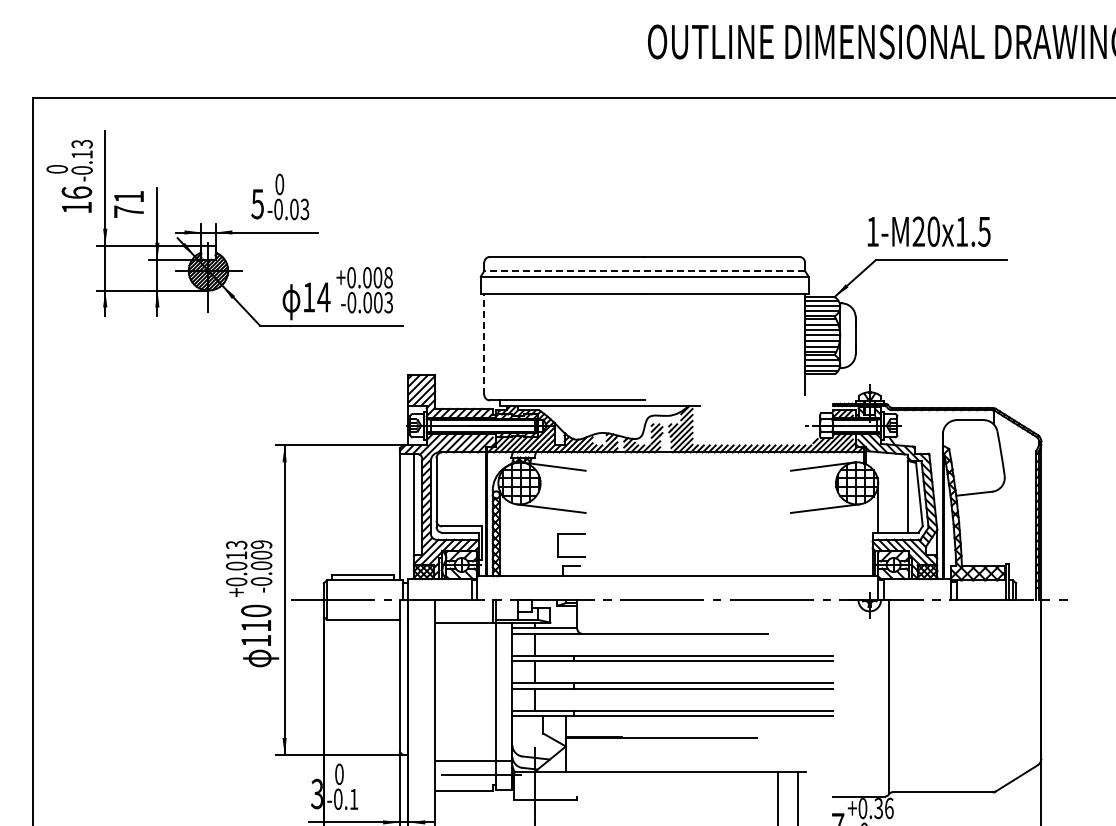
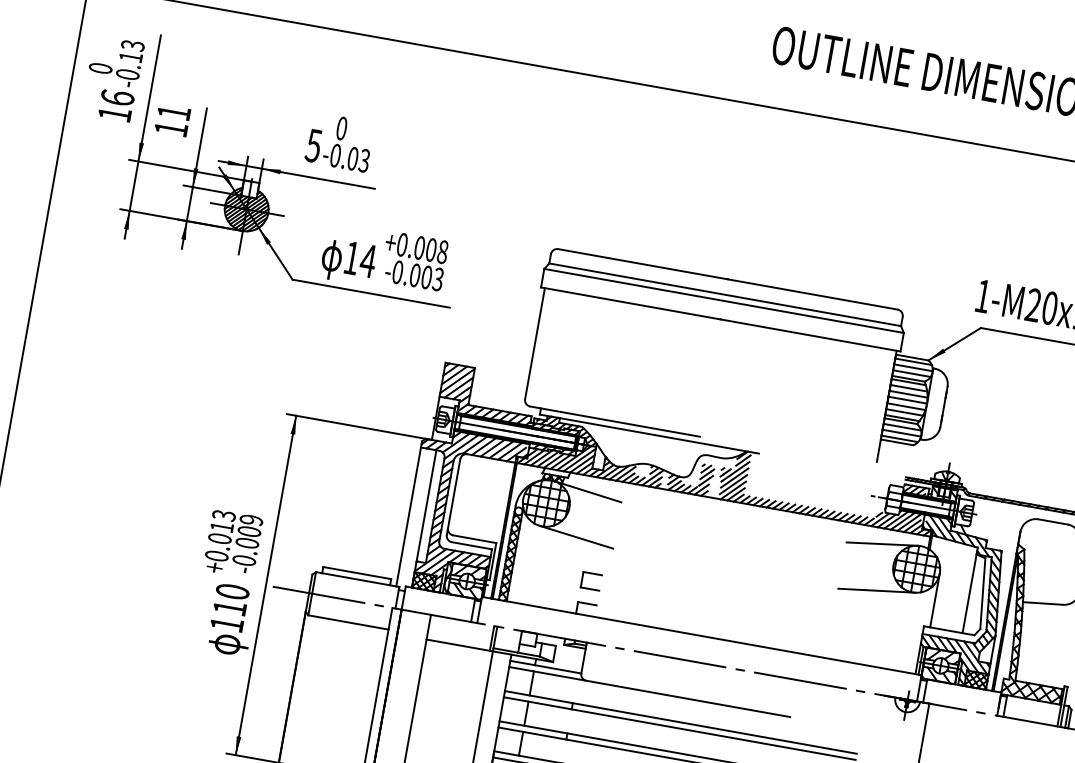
text: (128, 211) -> (170, 128), 71 -> 11
line: (644, 271) -> (724, 295), dashed -> solid
line: (484, 344) -> (535, 344), dashed -> solid
part: (571, 544) -> (591, 580), size x0.62

